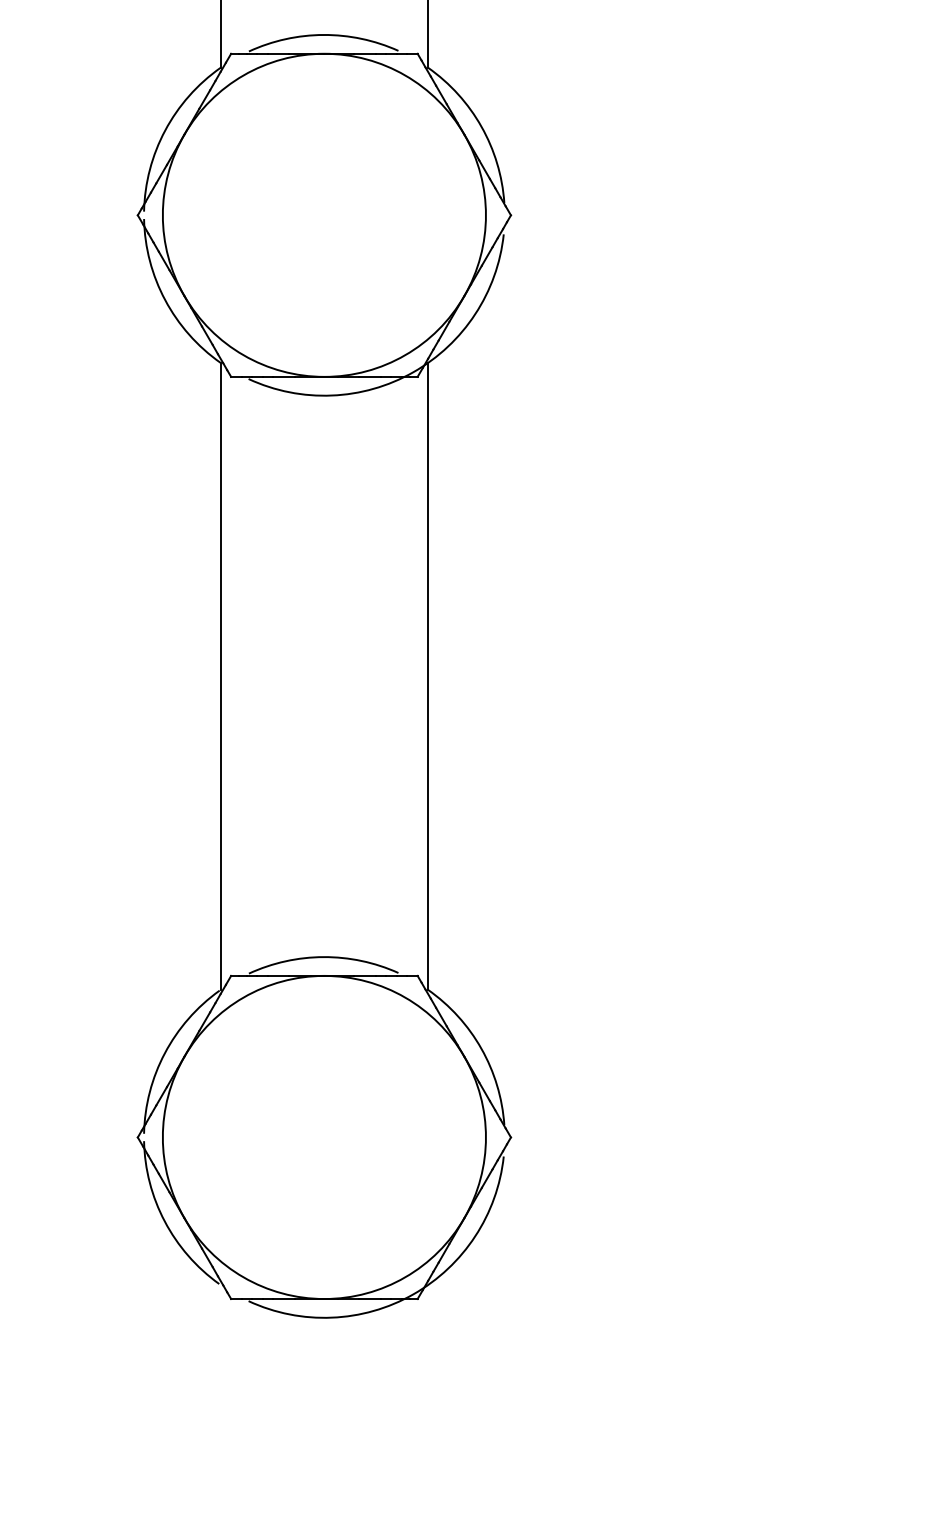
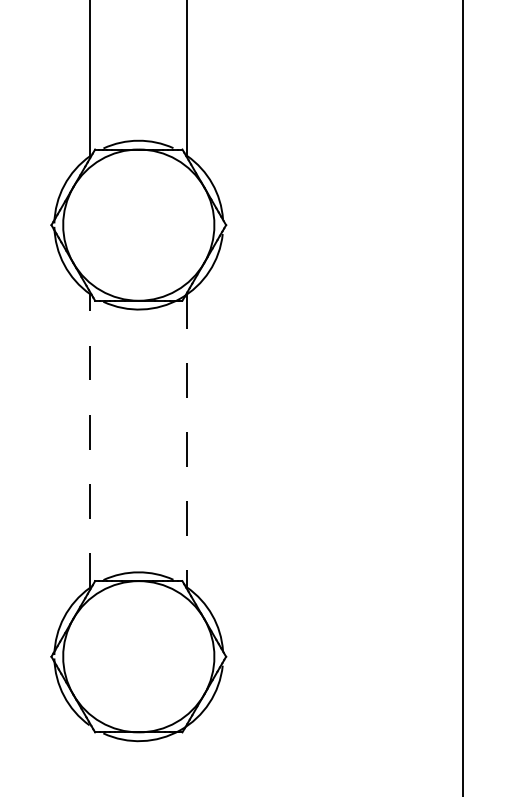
line: (221, 675) -> (90, 440), solid -> dashed
line: (428, 675) -> (187, 440), solid -> dashed

